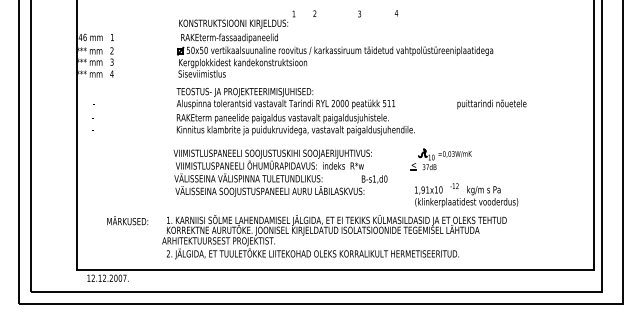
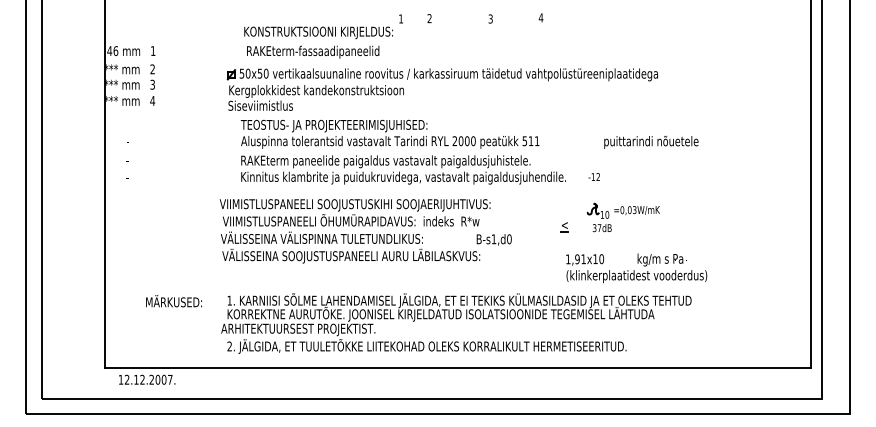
part: (334, 53) -> (441, 78), moved
text: (492, 104) -> (651, 142), moved
part: (445, 159) -> (623, 217), moved
text: (280, 173) -> (365, 231), moved
text: (453, 185) -> (593, 176), moved

